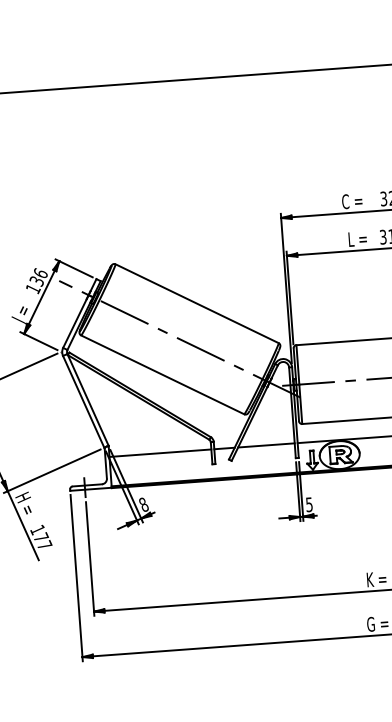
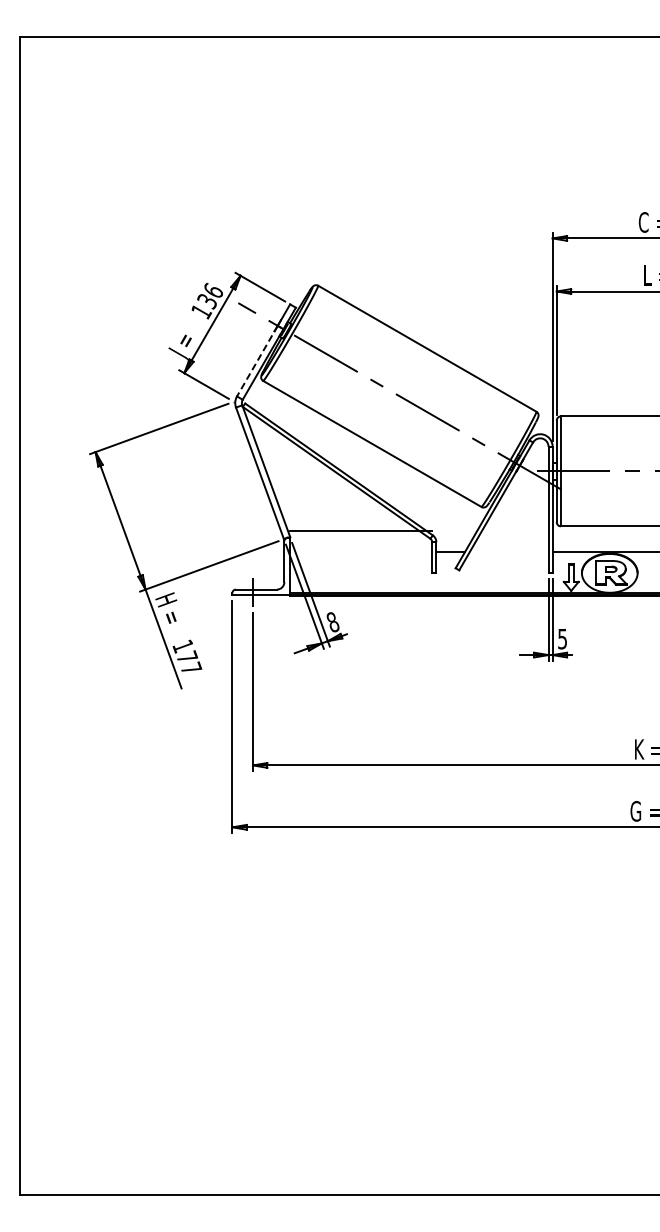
line: (76, 321) -> (257, 361), solid -> dashed
line: (266, 445) -> (508, 552), removed
line: (160, 453) -> (361, 531), moved

